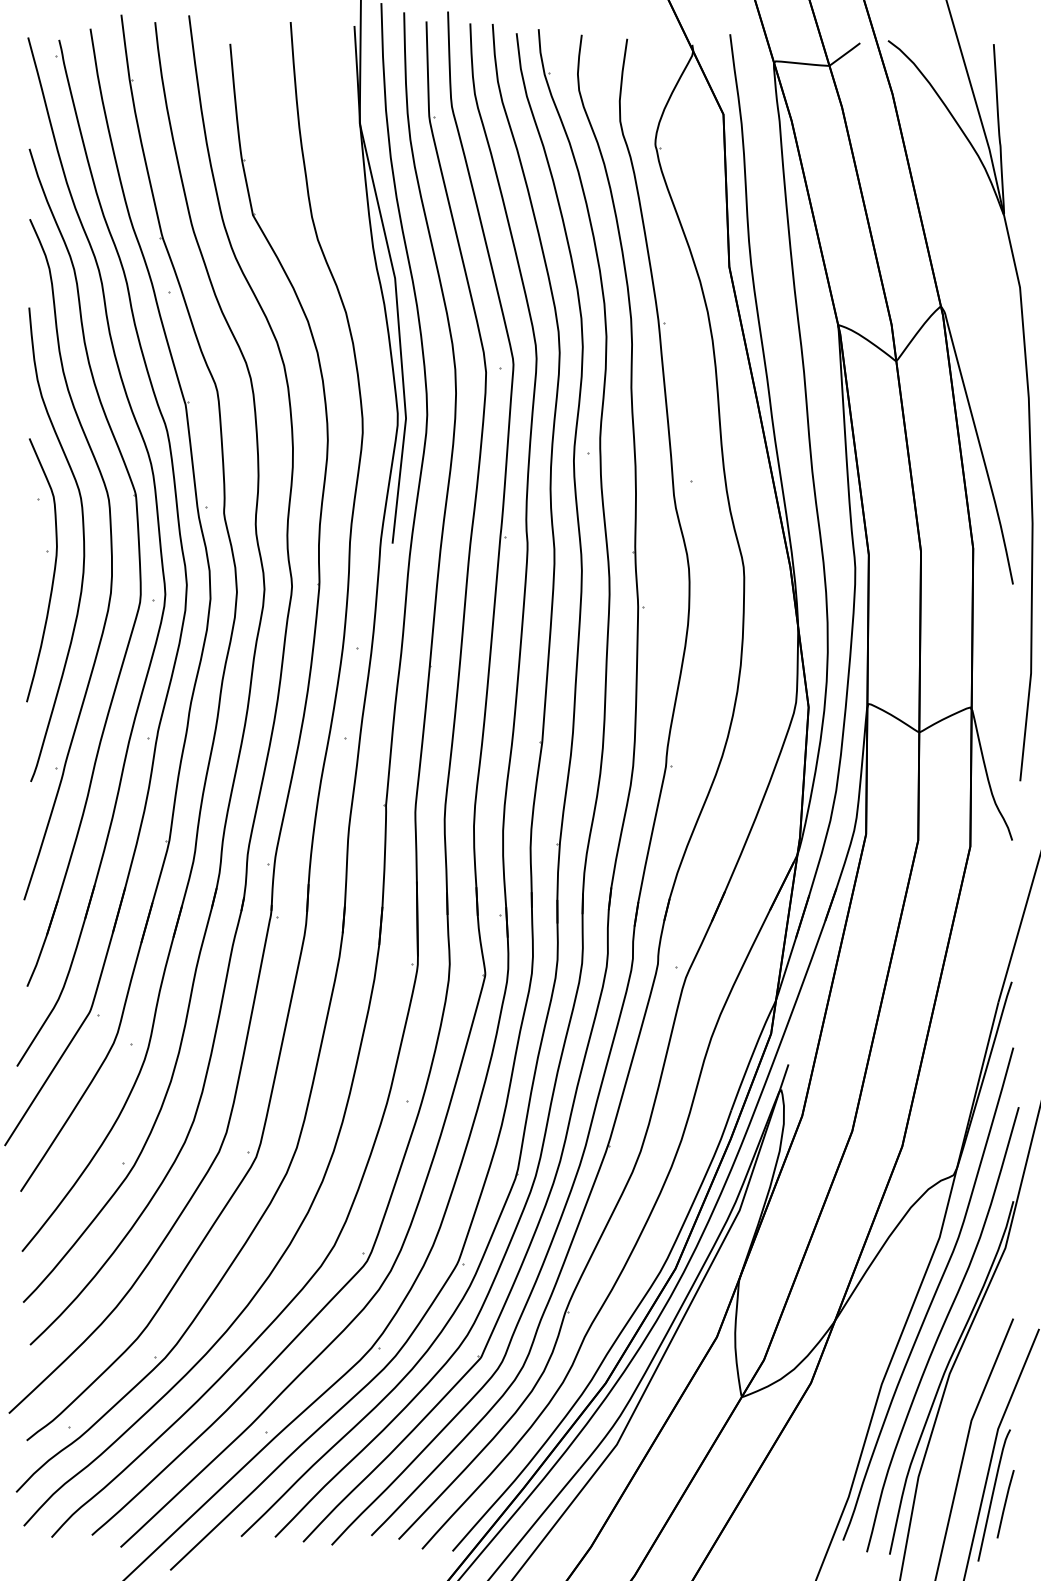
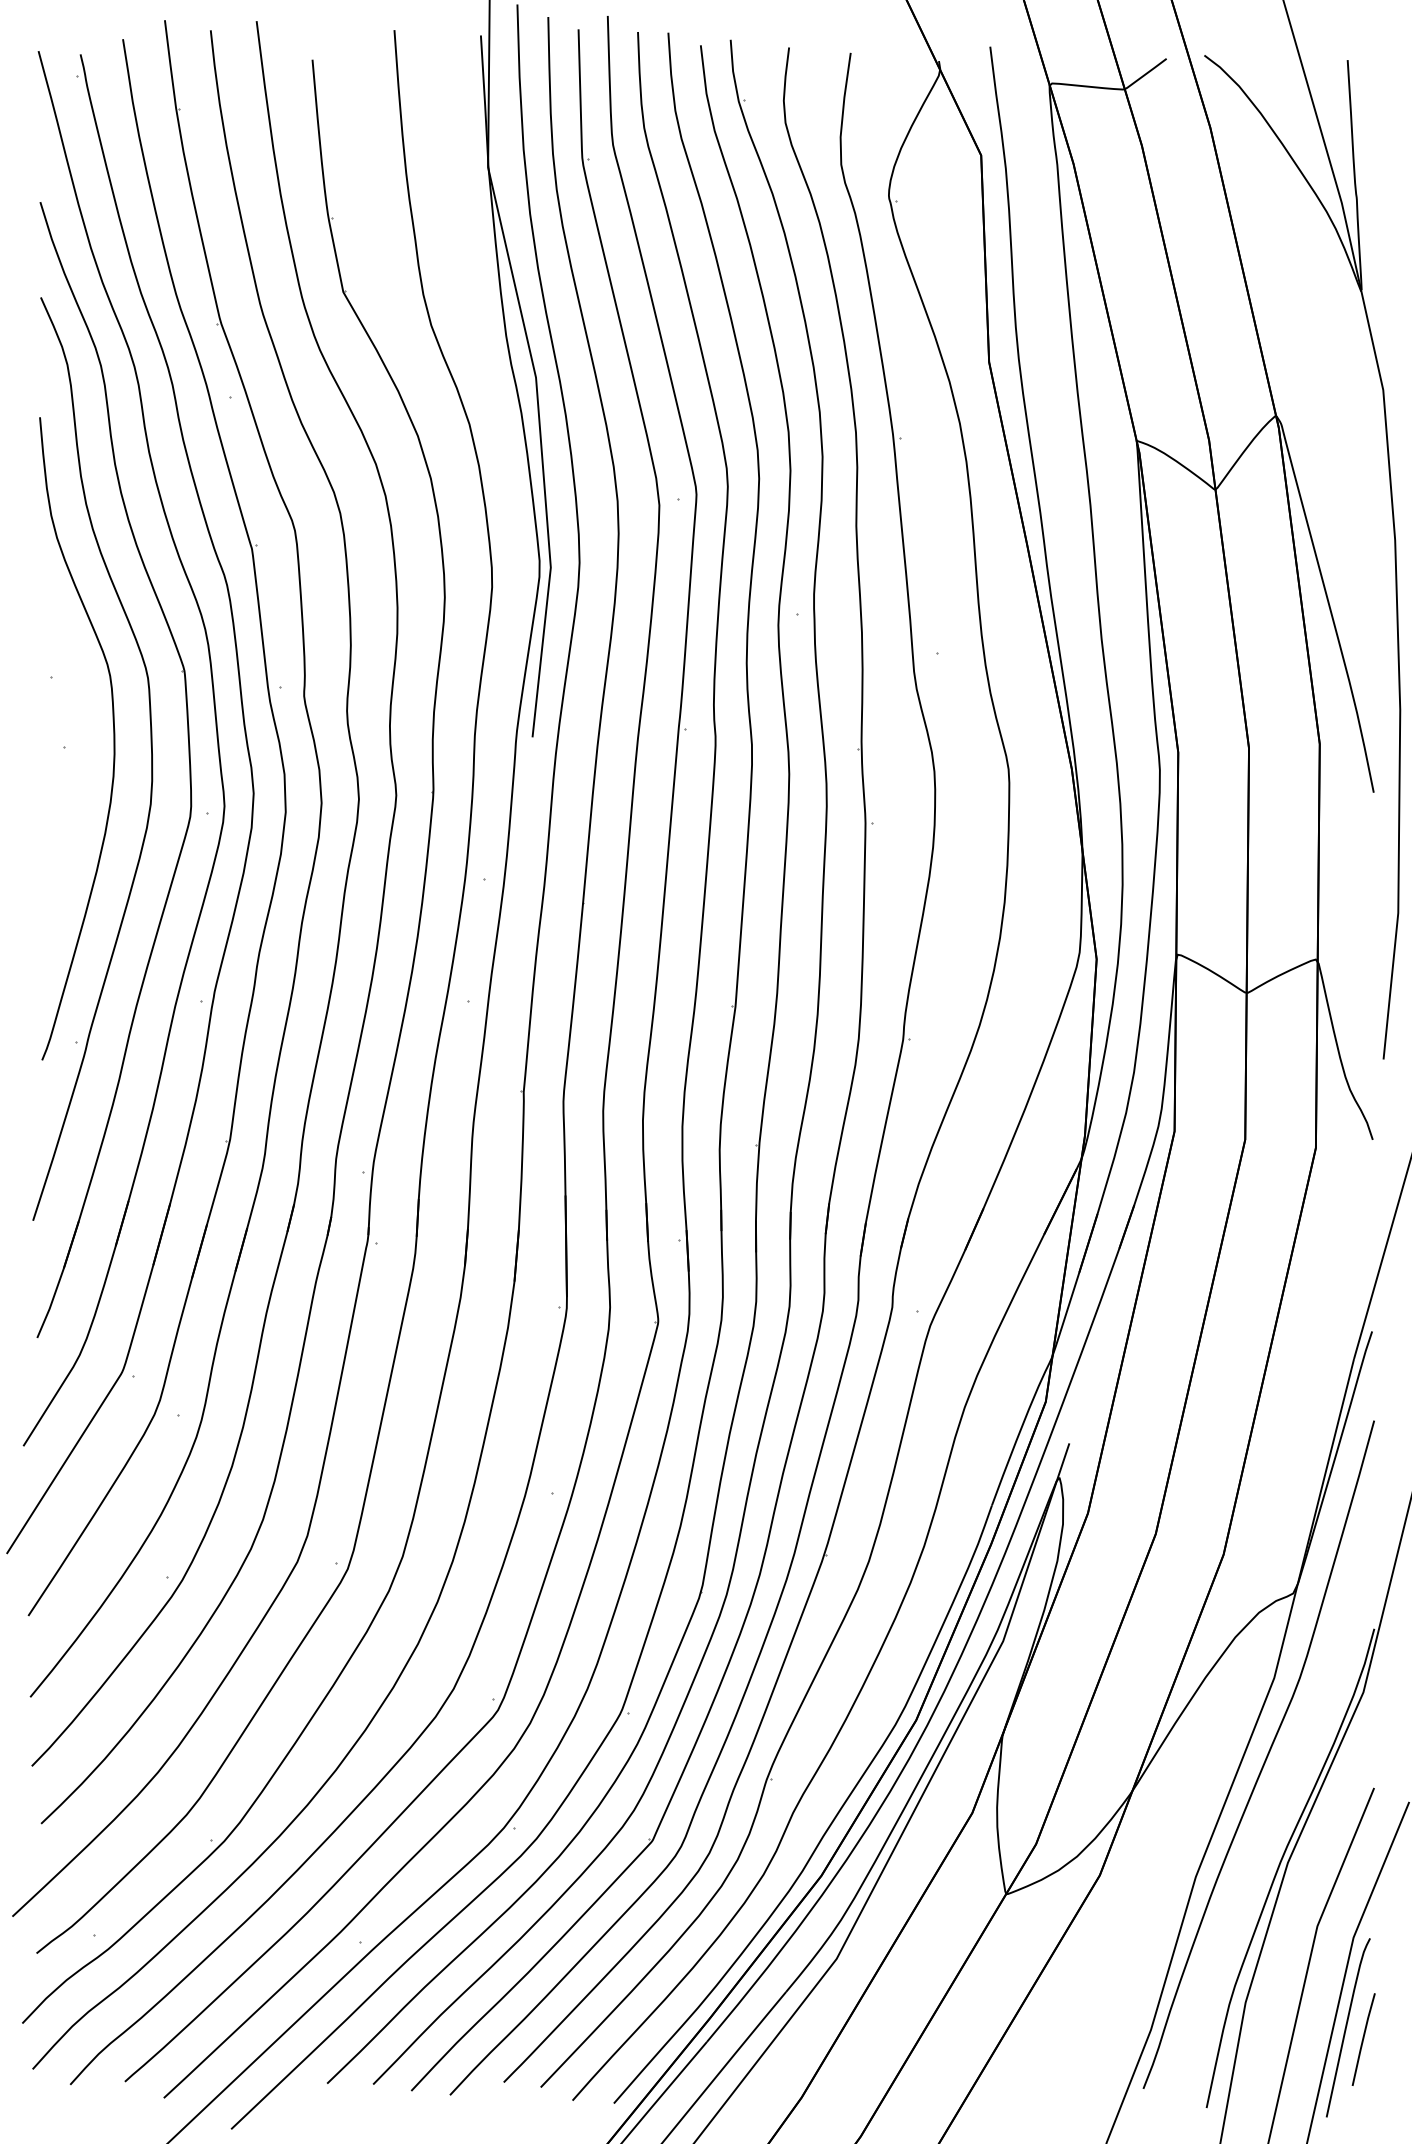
curve: (53, 570) -> (73, 773), removed
curve: (942, 1328) -> (1278, 1801), removed

